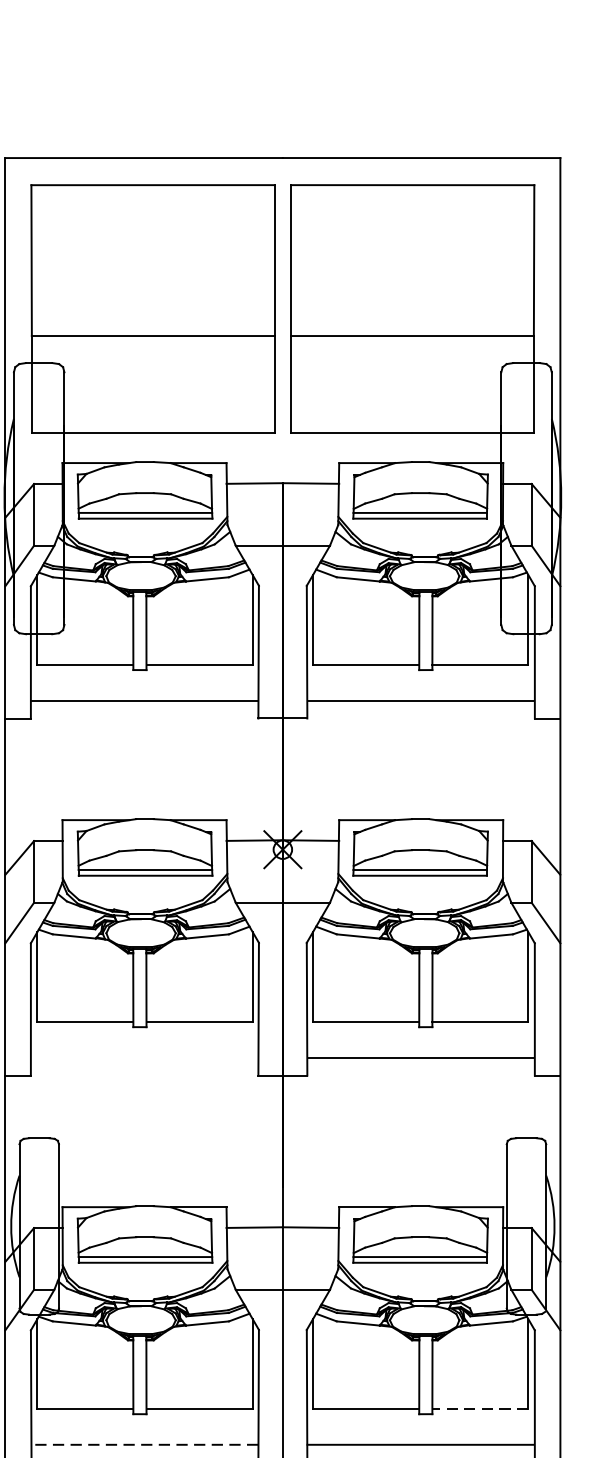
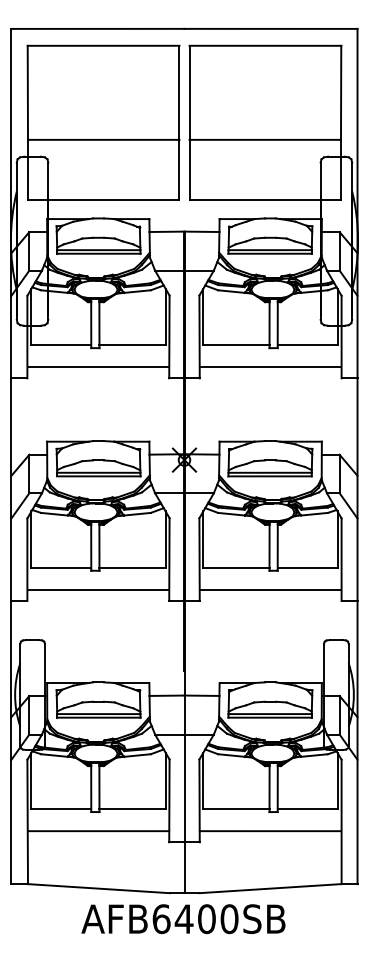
line: (144, 1057) -> (98, 589), added
line: (480, 1410) -> (307, 809), dashed -> solid
line: (144, 1445) -> (98, 831), dashed -> solid

